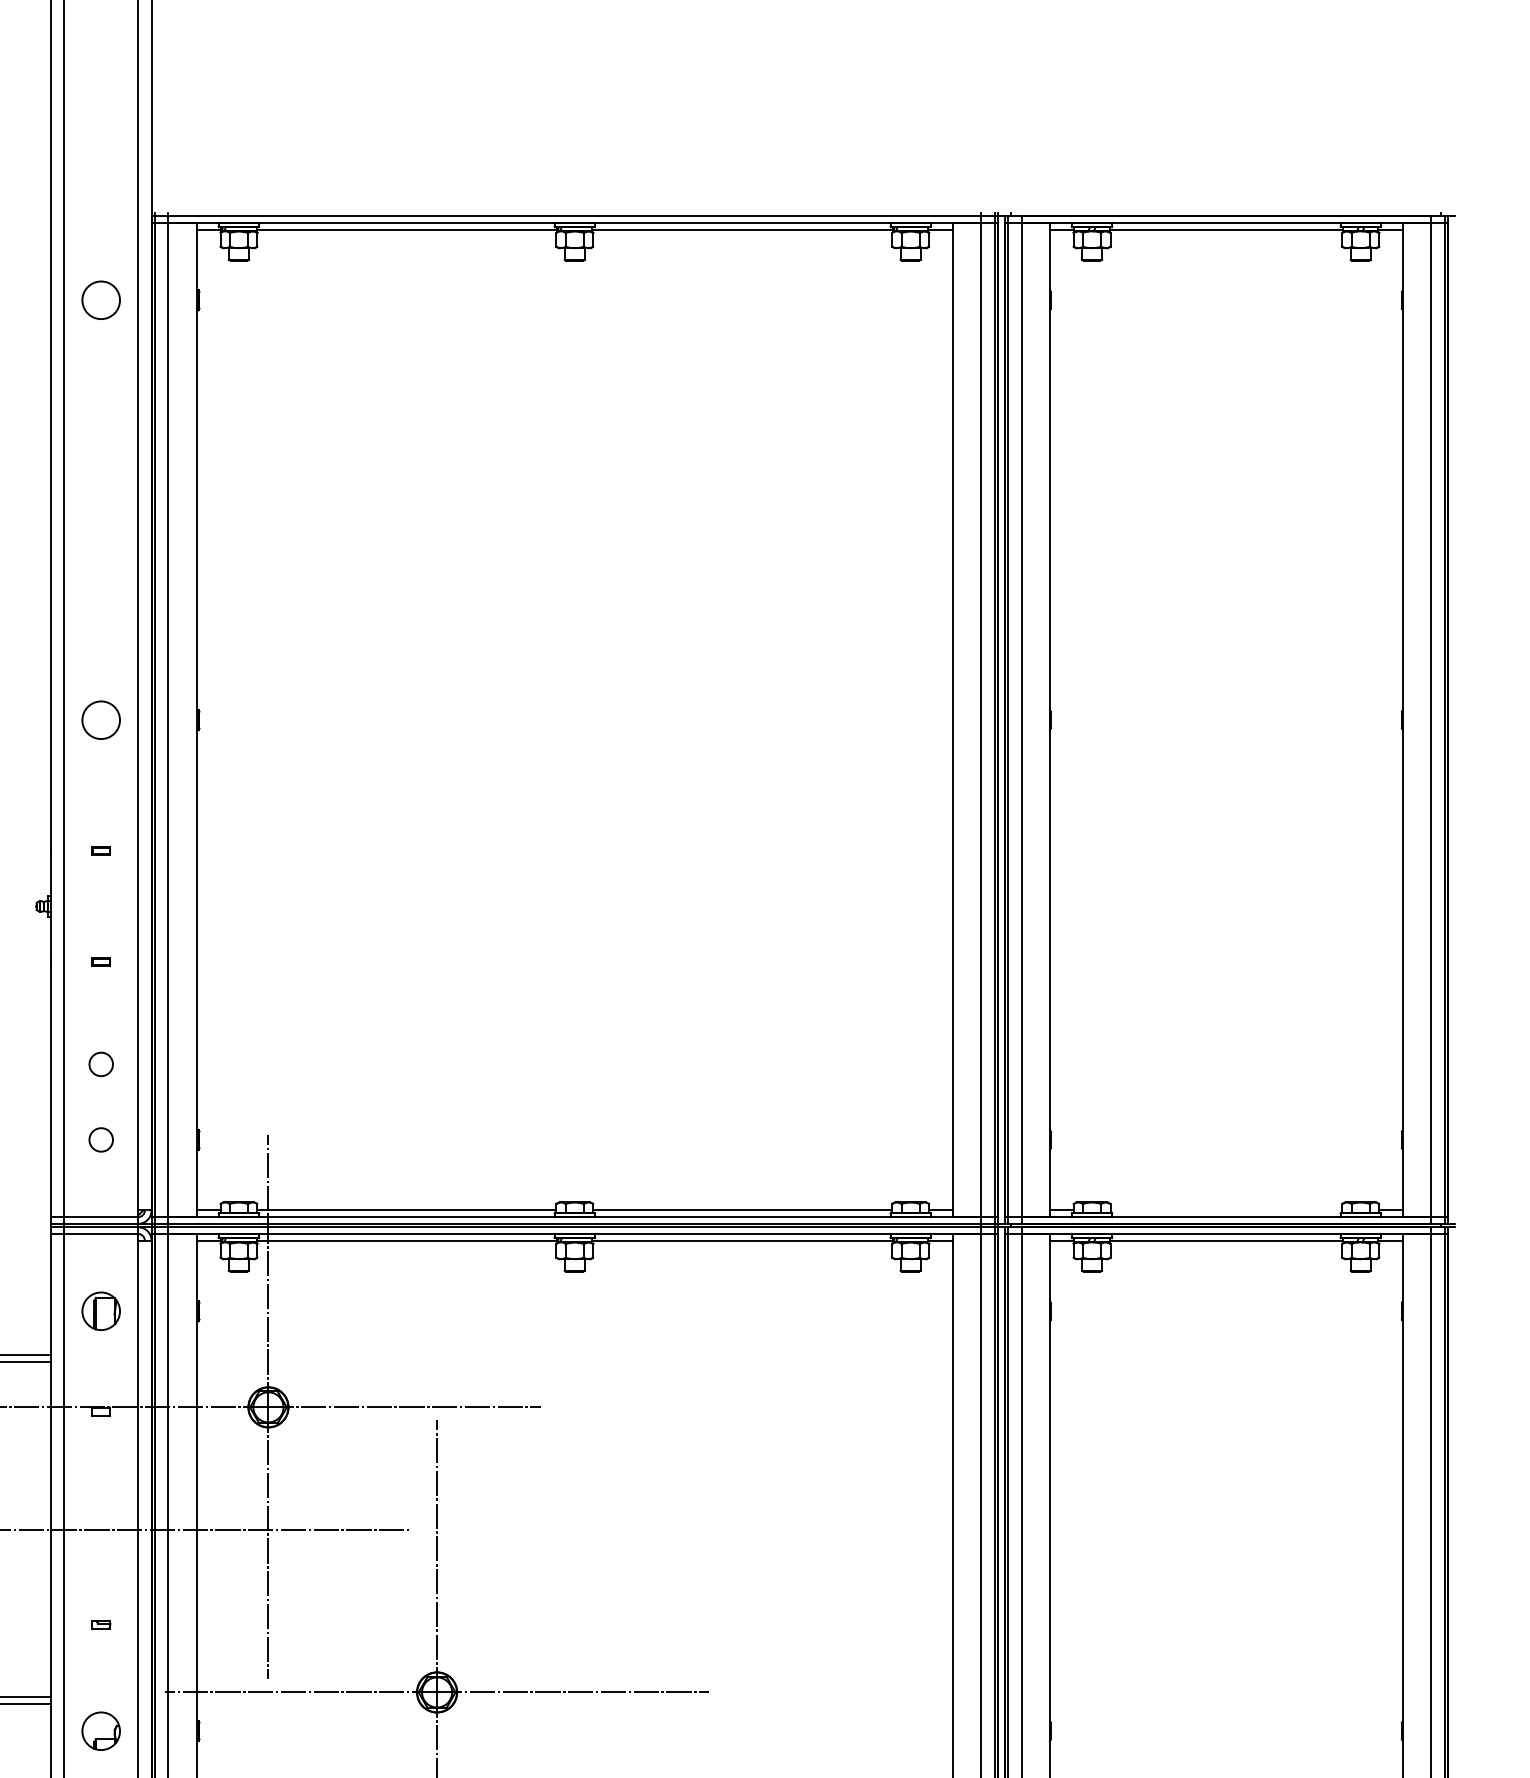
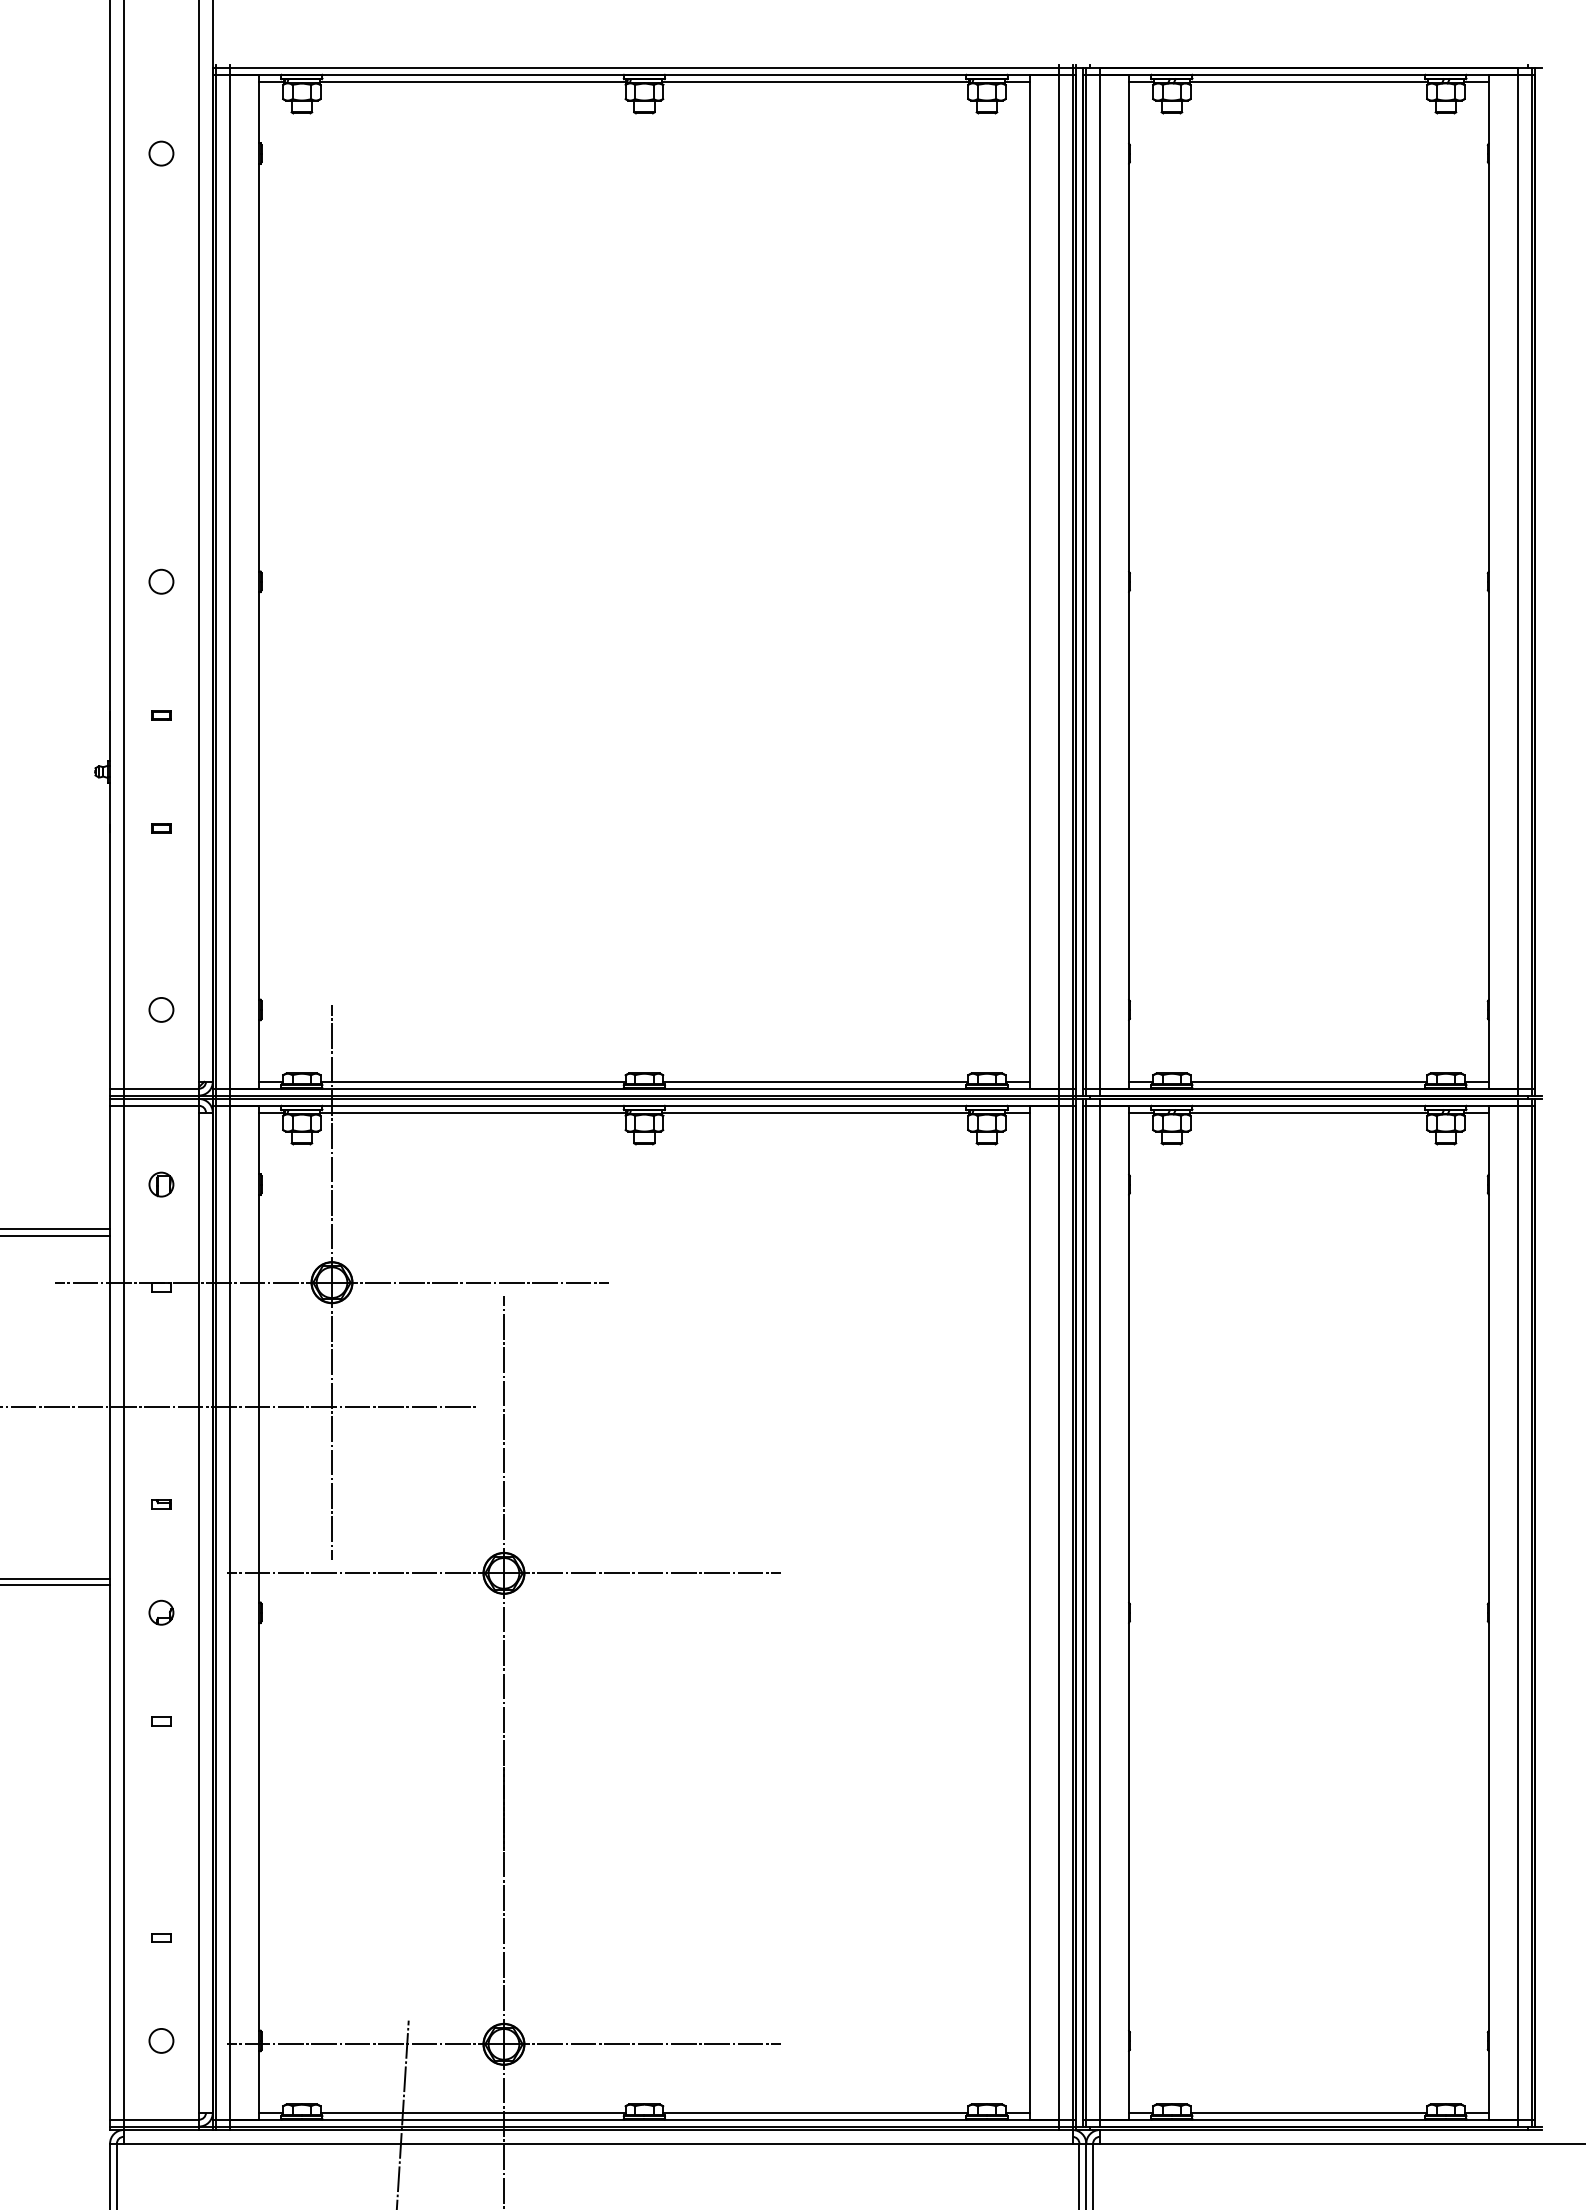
circle: (101, 300) -> (161, 153), size x0.62
circle: (101, 719) -> (161, 581), size x0.62
circle: (101, 1063) -> (161, 932), removed
line: (1226, 1210) -> (1308, 1081), added
part: (101, 1311) -> (161, 1184), size x0.62
part: (101, 1730) -> (161, 1612), size x0.62

